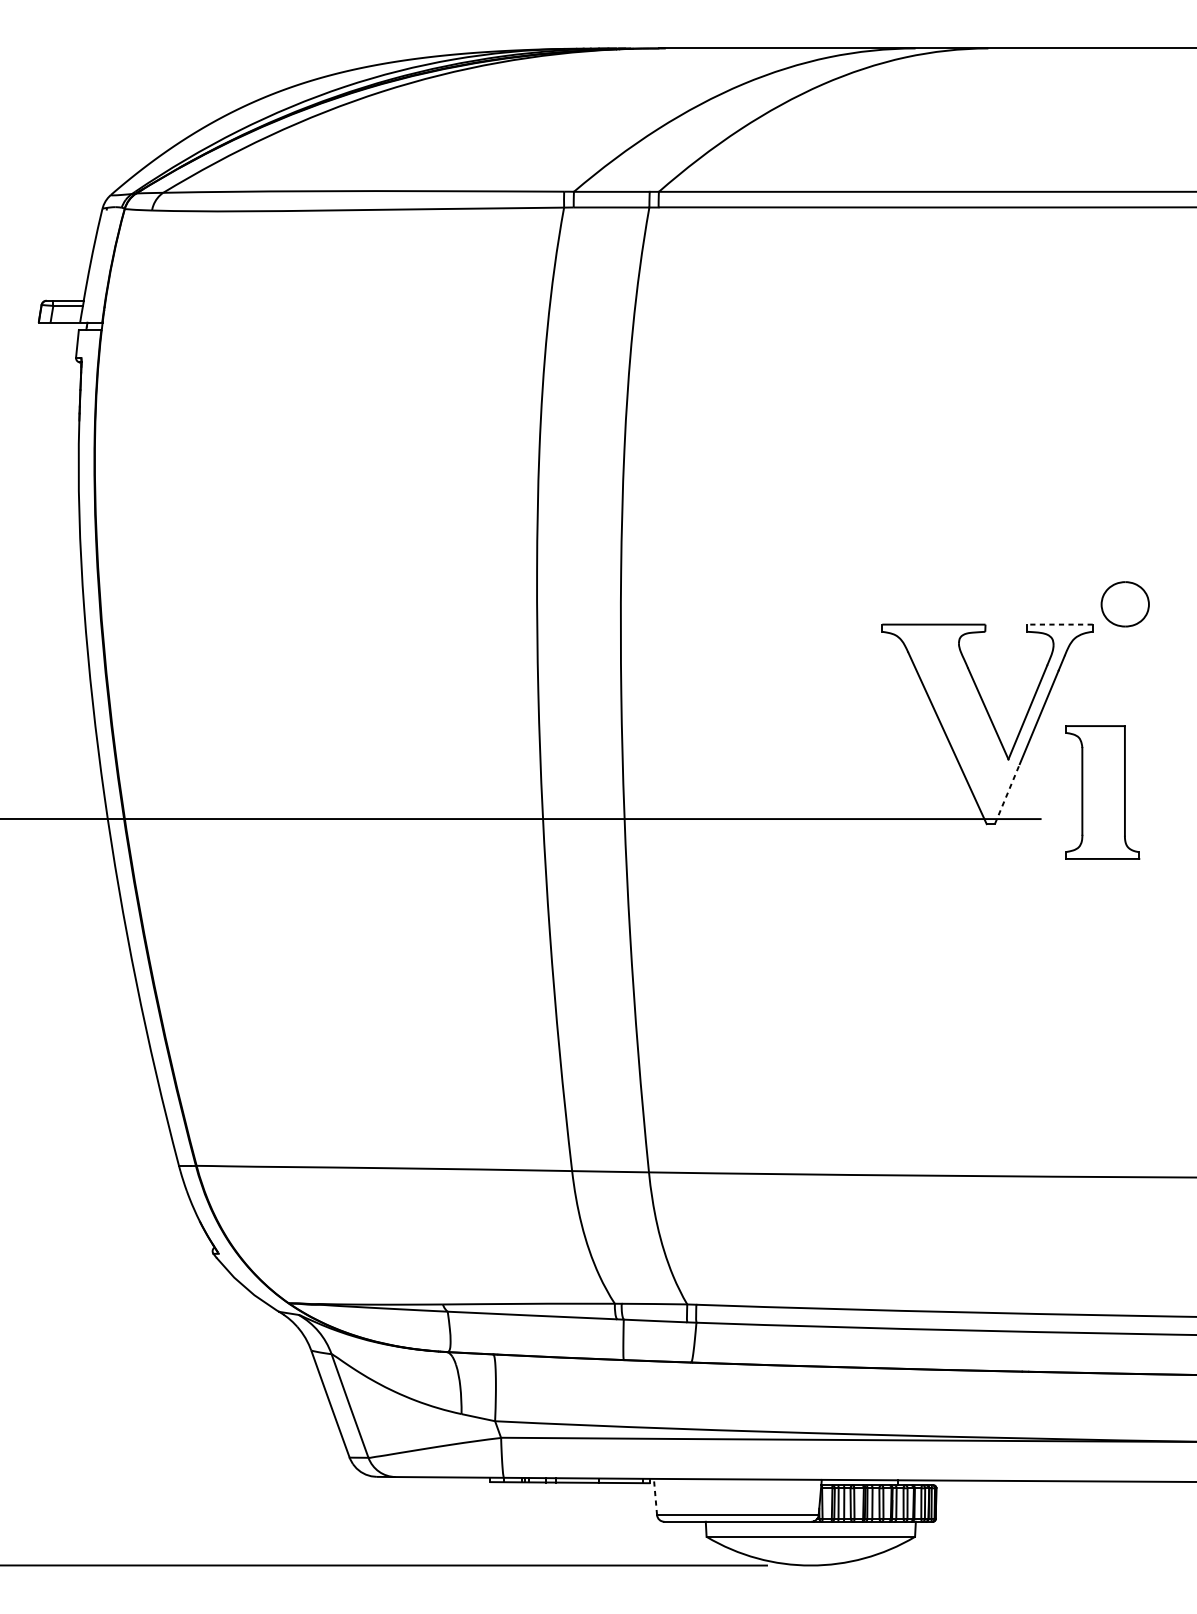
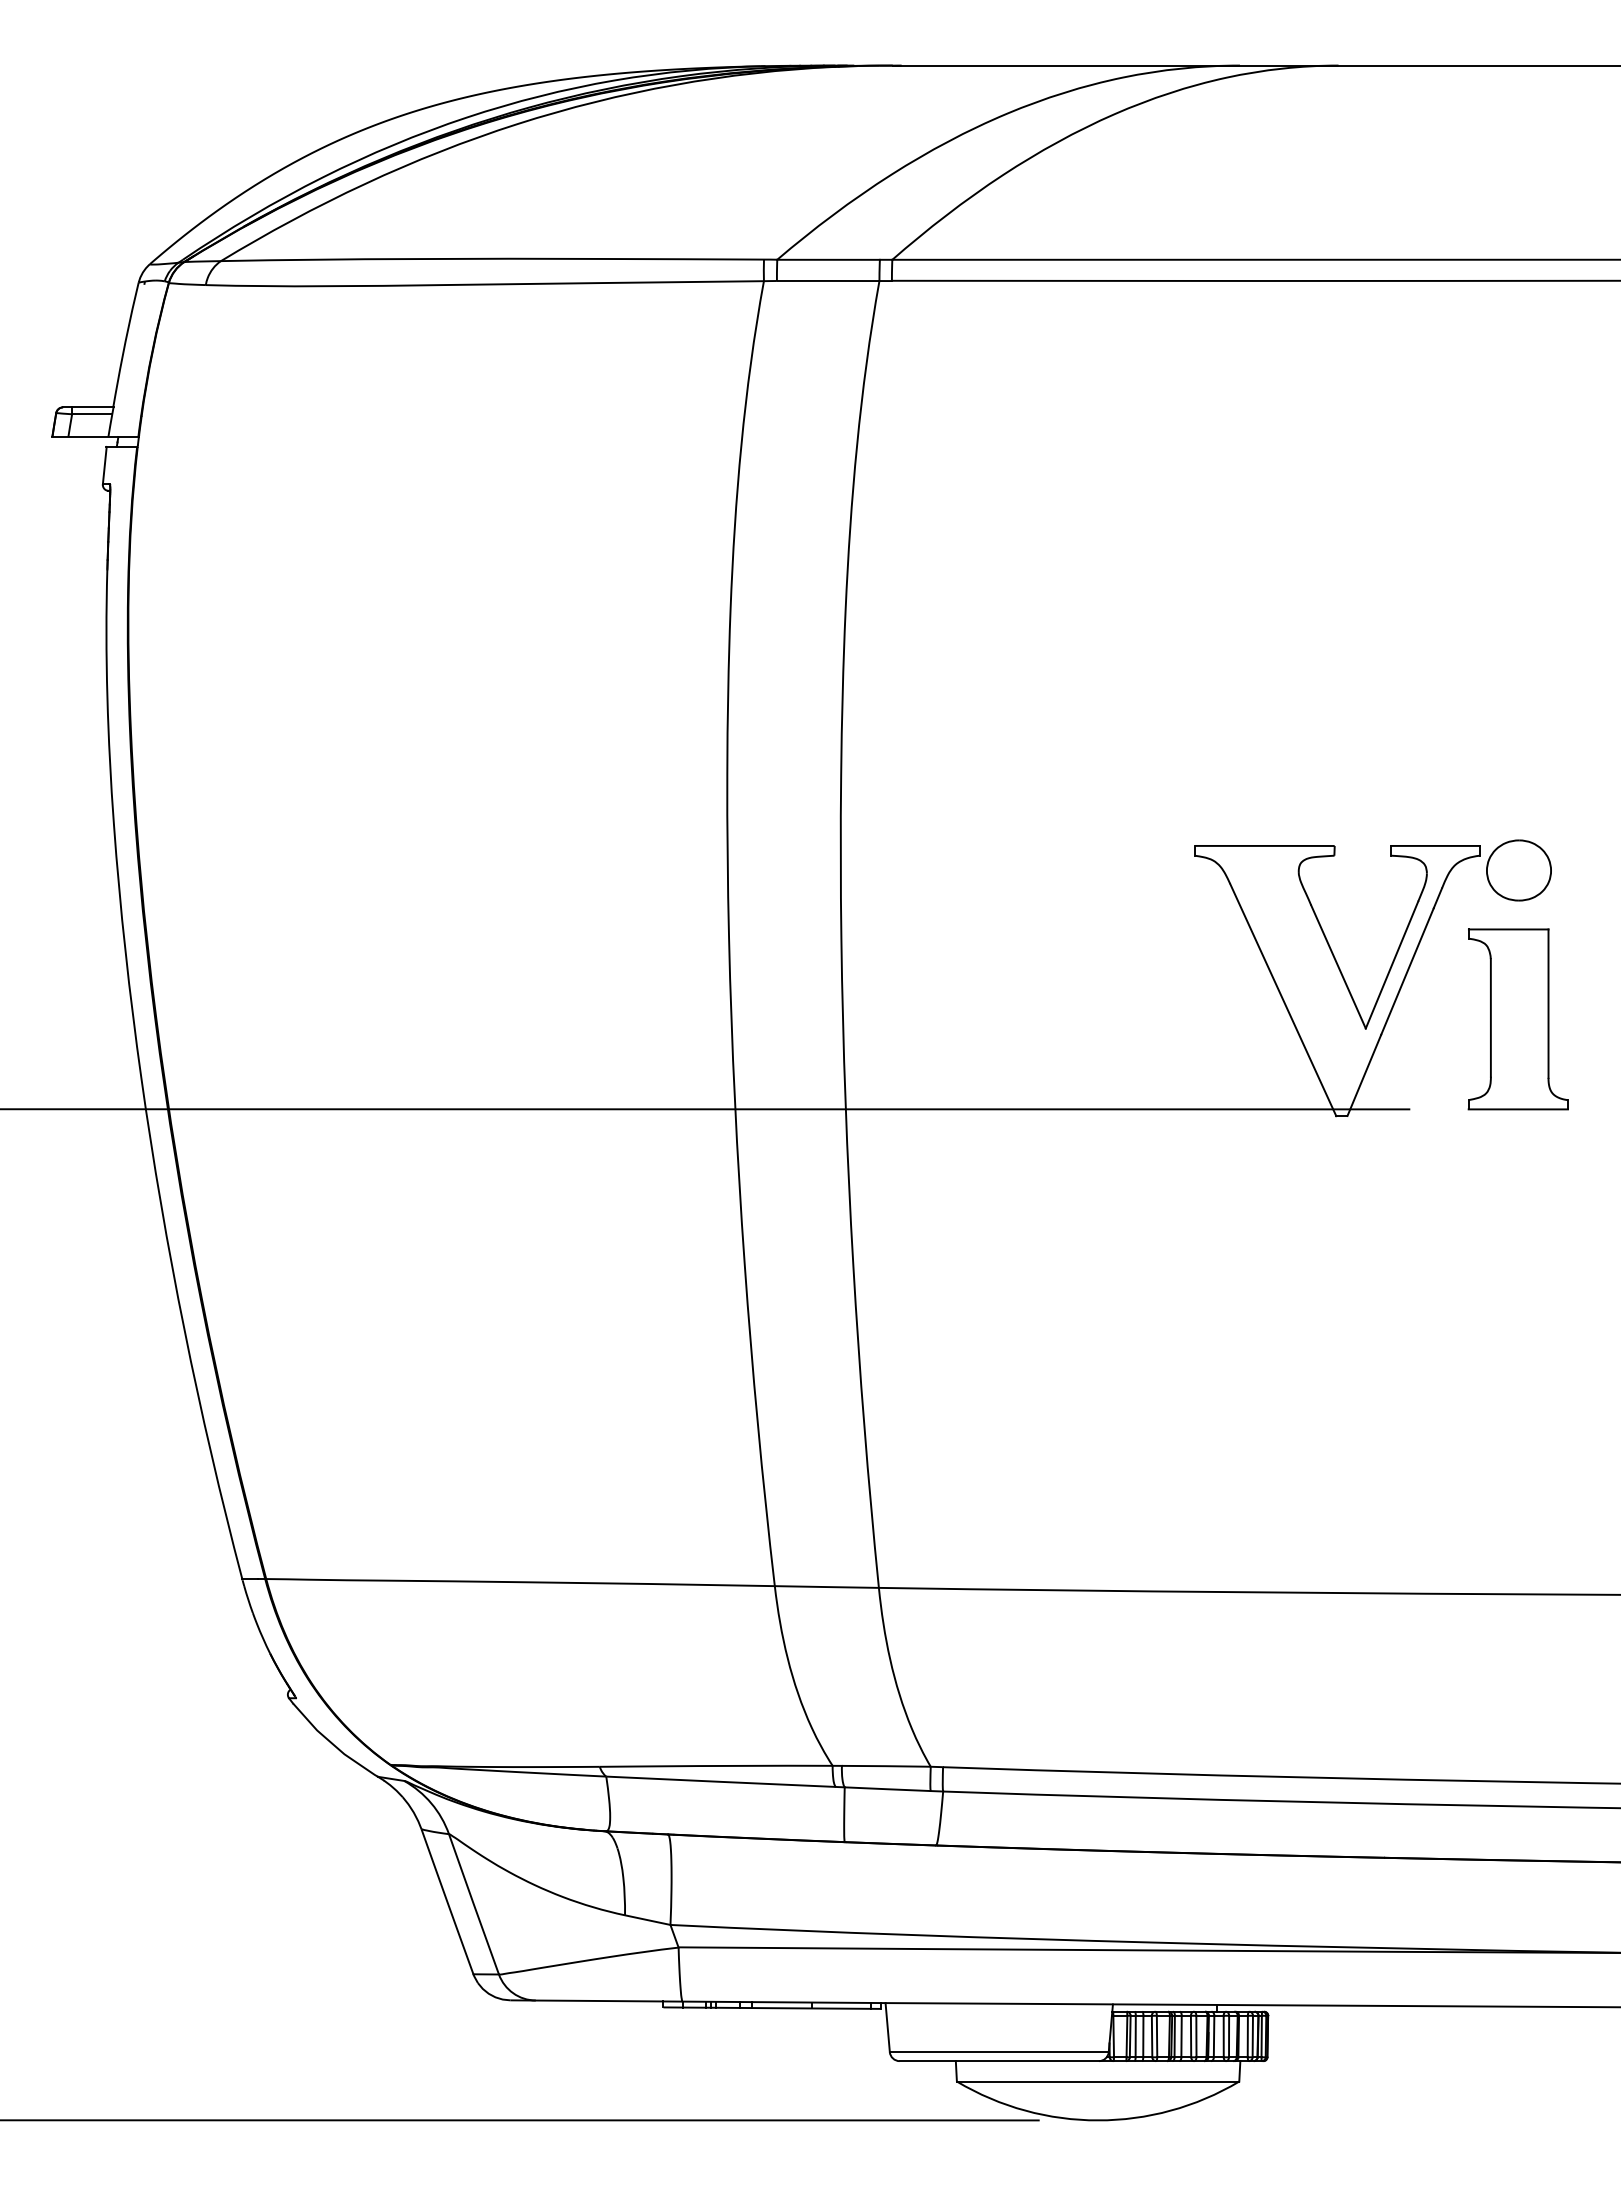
part: (1124, 604) -> (1518, 870), moved
line: (1059, 624) -> (1435, 845), dashed -> solid
part: (1102, 792) -> (1517, 1019), moved
line: (1007, 794) -> (1364, 1075), dashed -> solid
line: (655, 1496) -> (887, 2027), dashed -> solid

